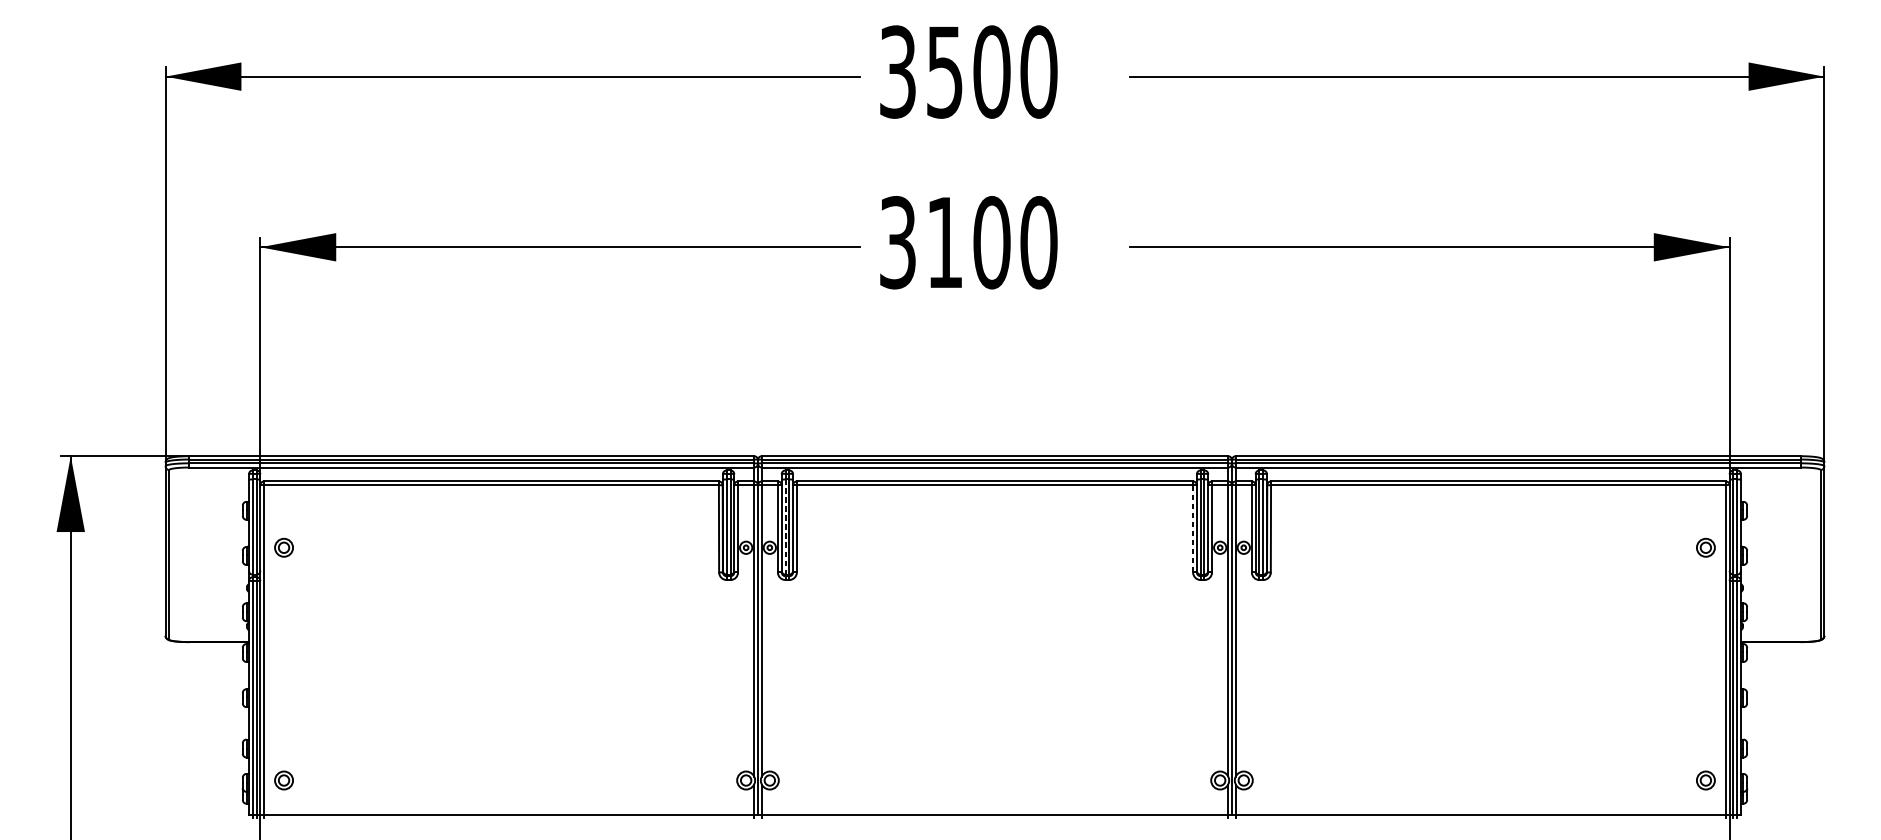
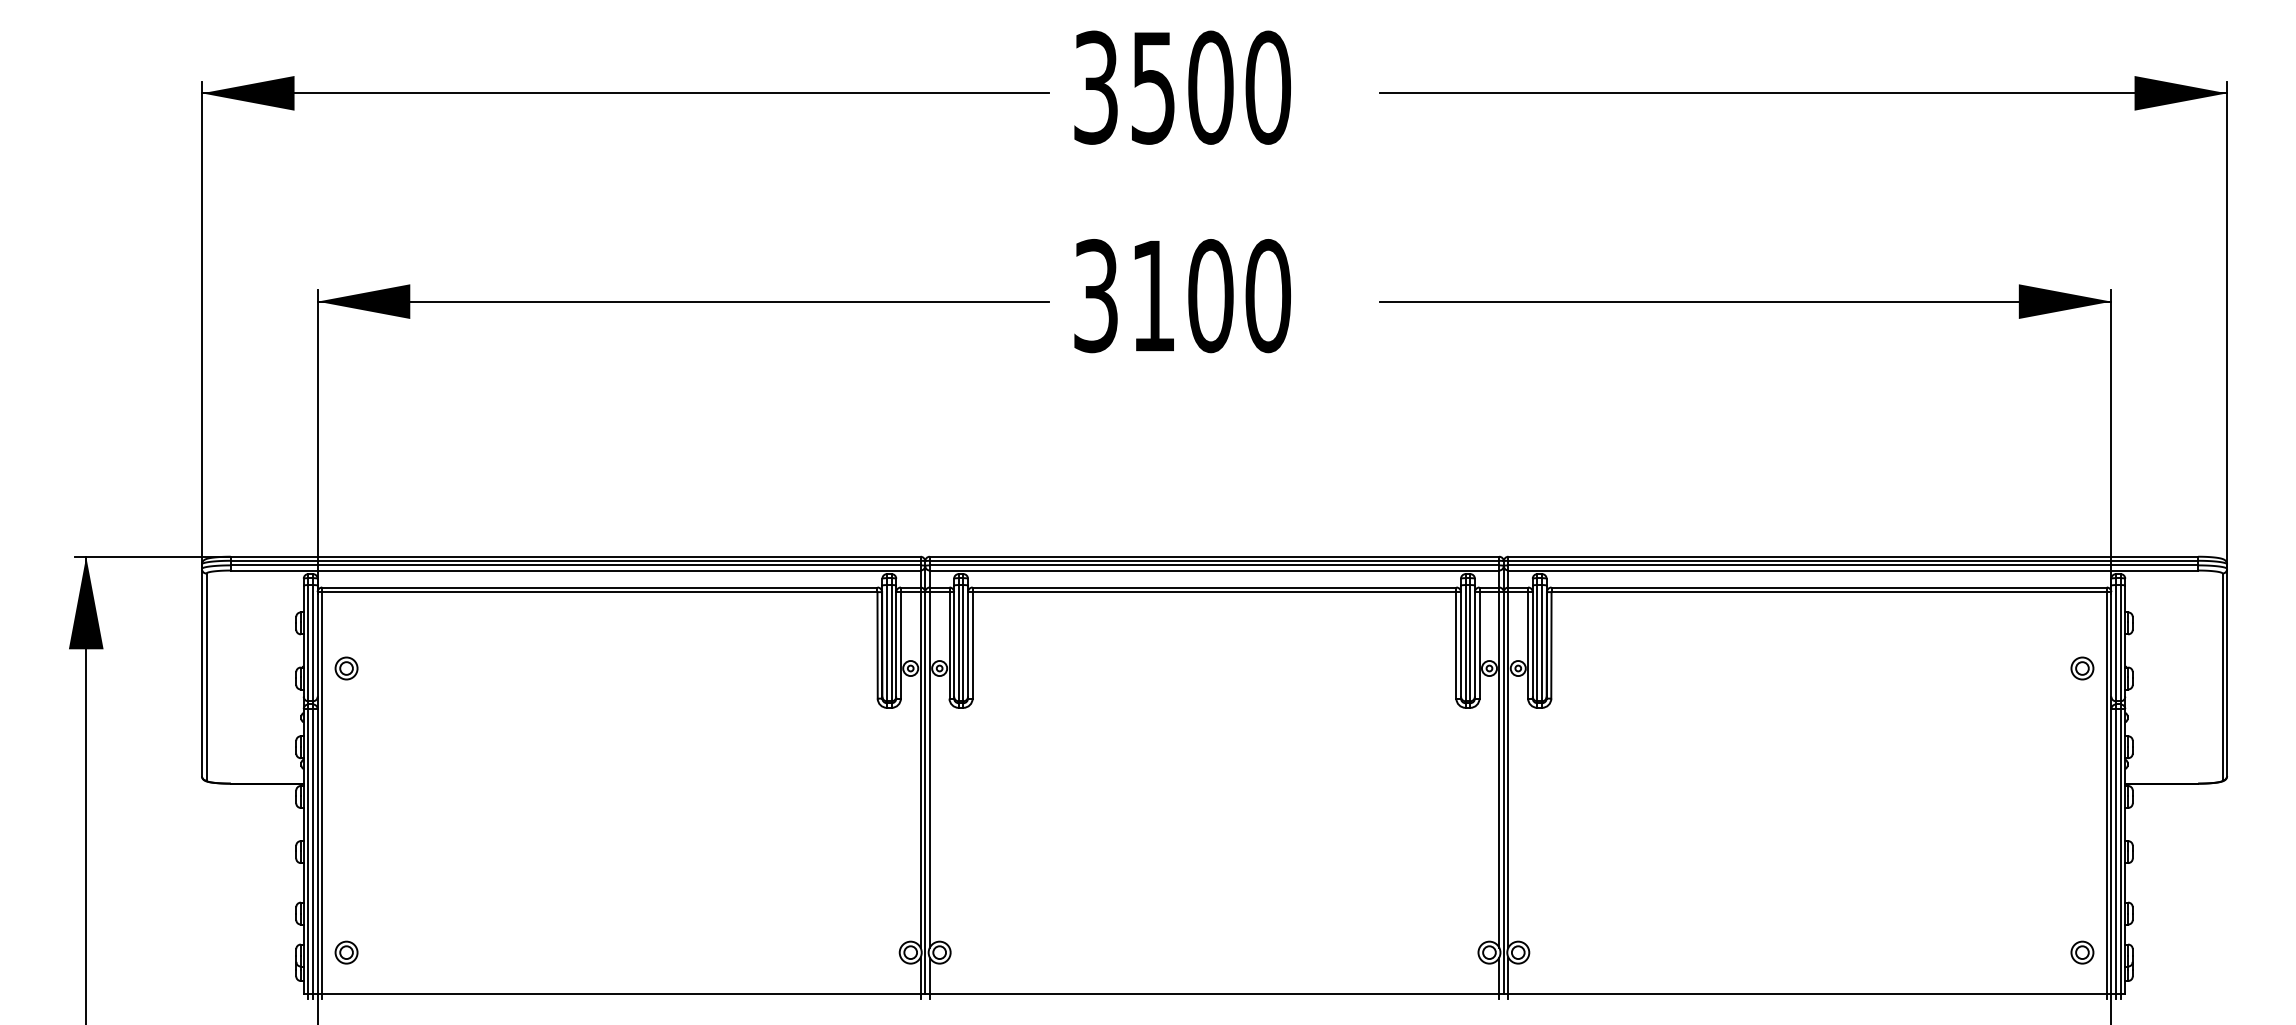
line: (785, 527) -> (958, 643), dashed -> solid
line: (1193, 528) -> (1456, 644), dashed -> solid

